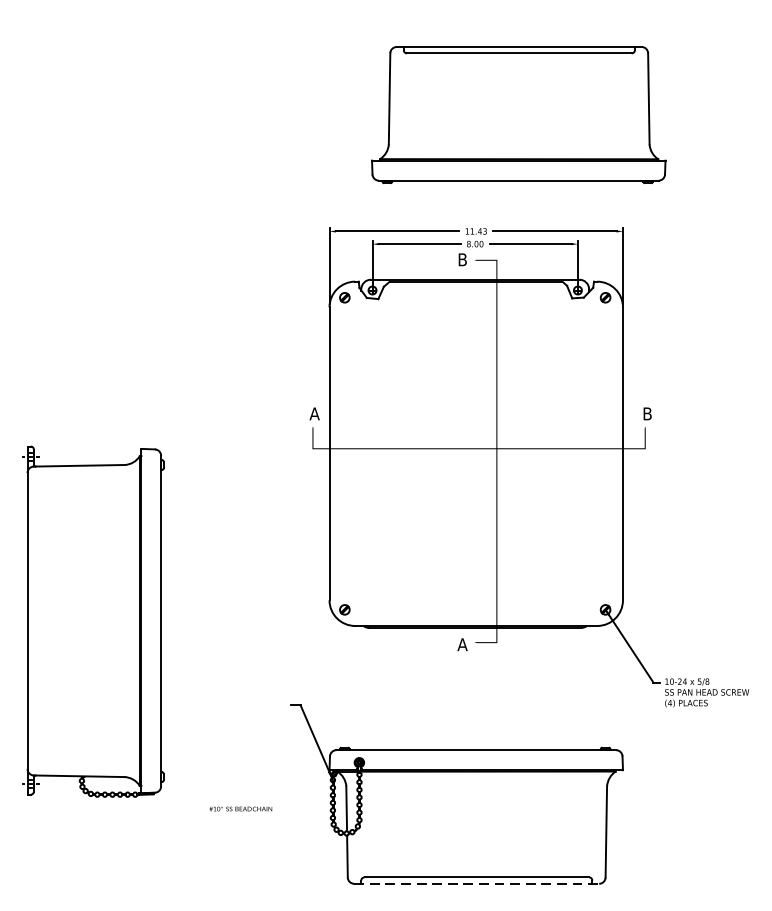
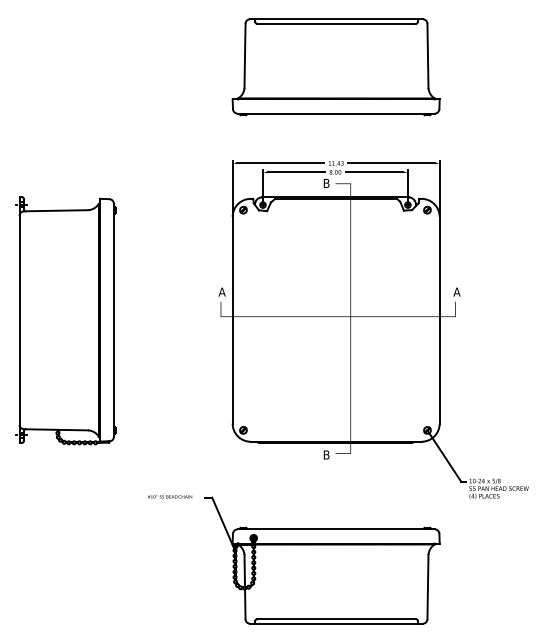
part: (517, 115) -> (335, 67), moved
text: (646, 412) -> (456, 291), B -> A
part: (92, 621) -> (65, 320), moved
text: (462, 644) -> (326, 454), A -> B
text: (241, 808) -> (170, 496), moved
line: (478, 883) -> (337, 623), dashed -> solid

